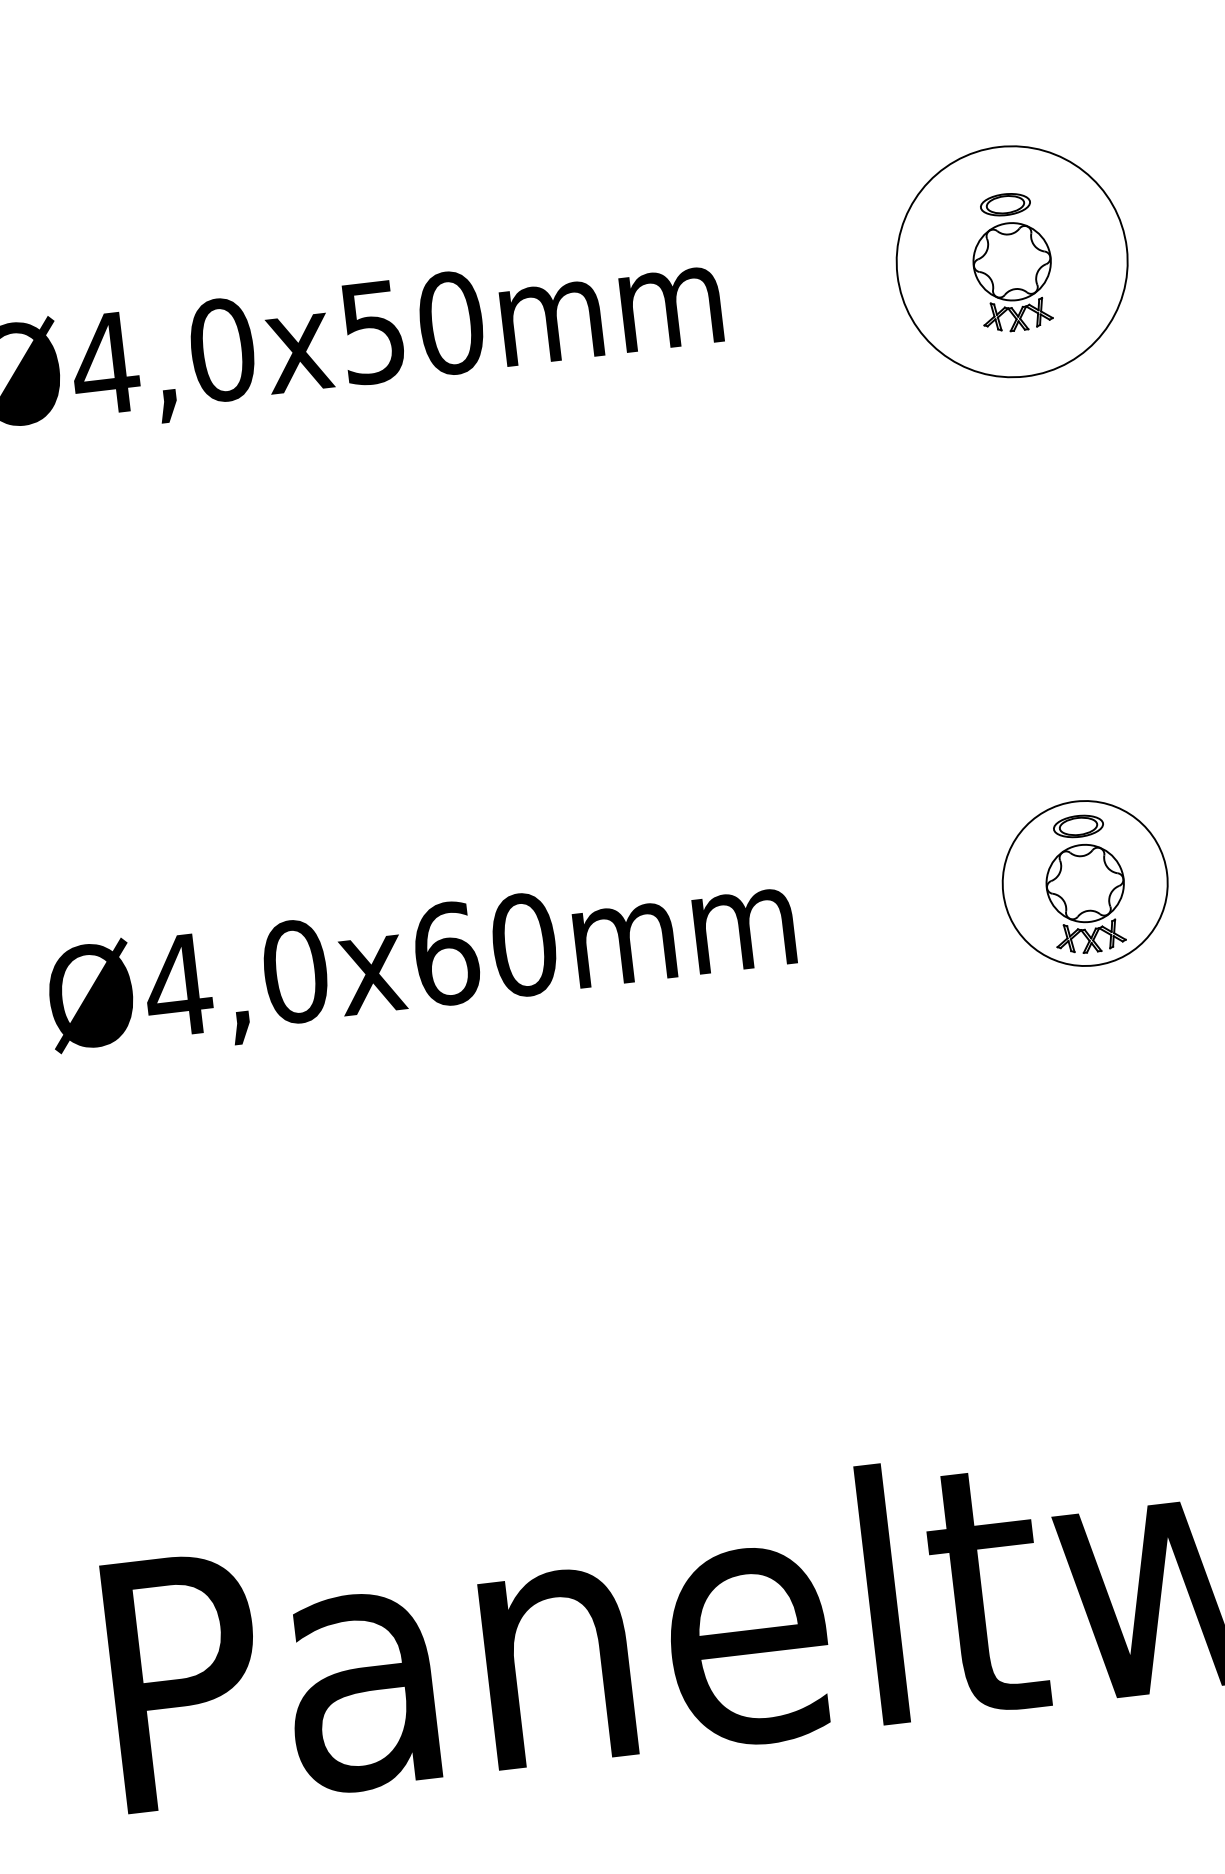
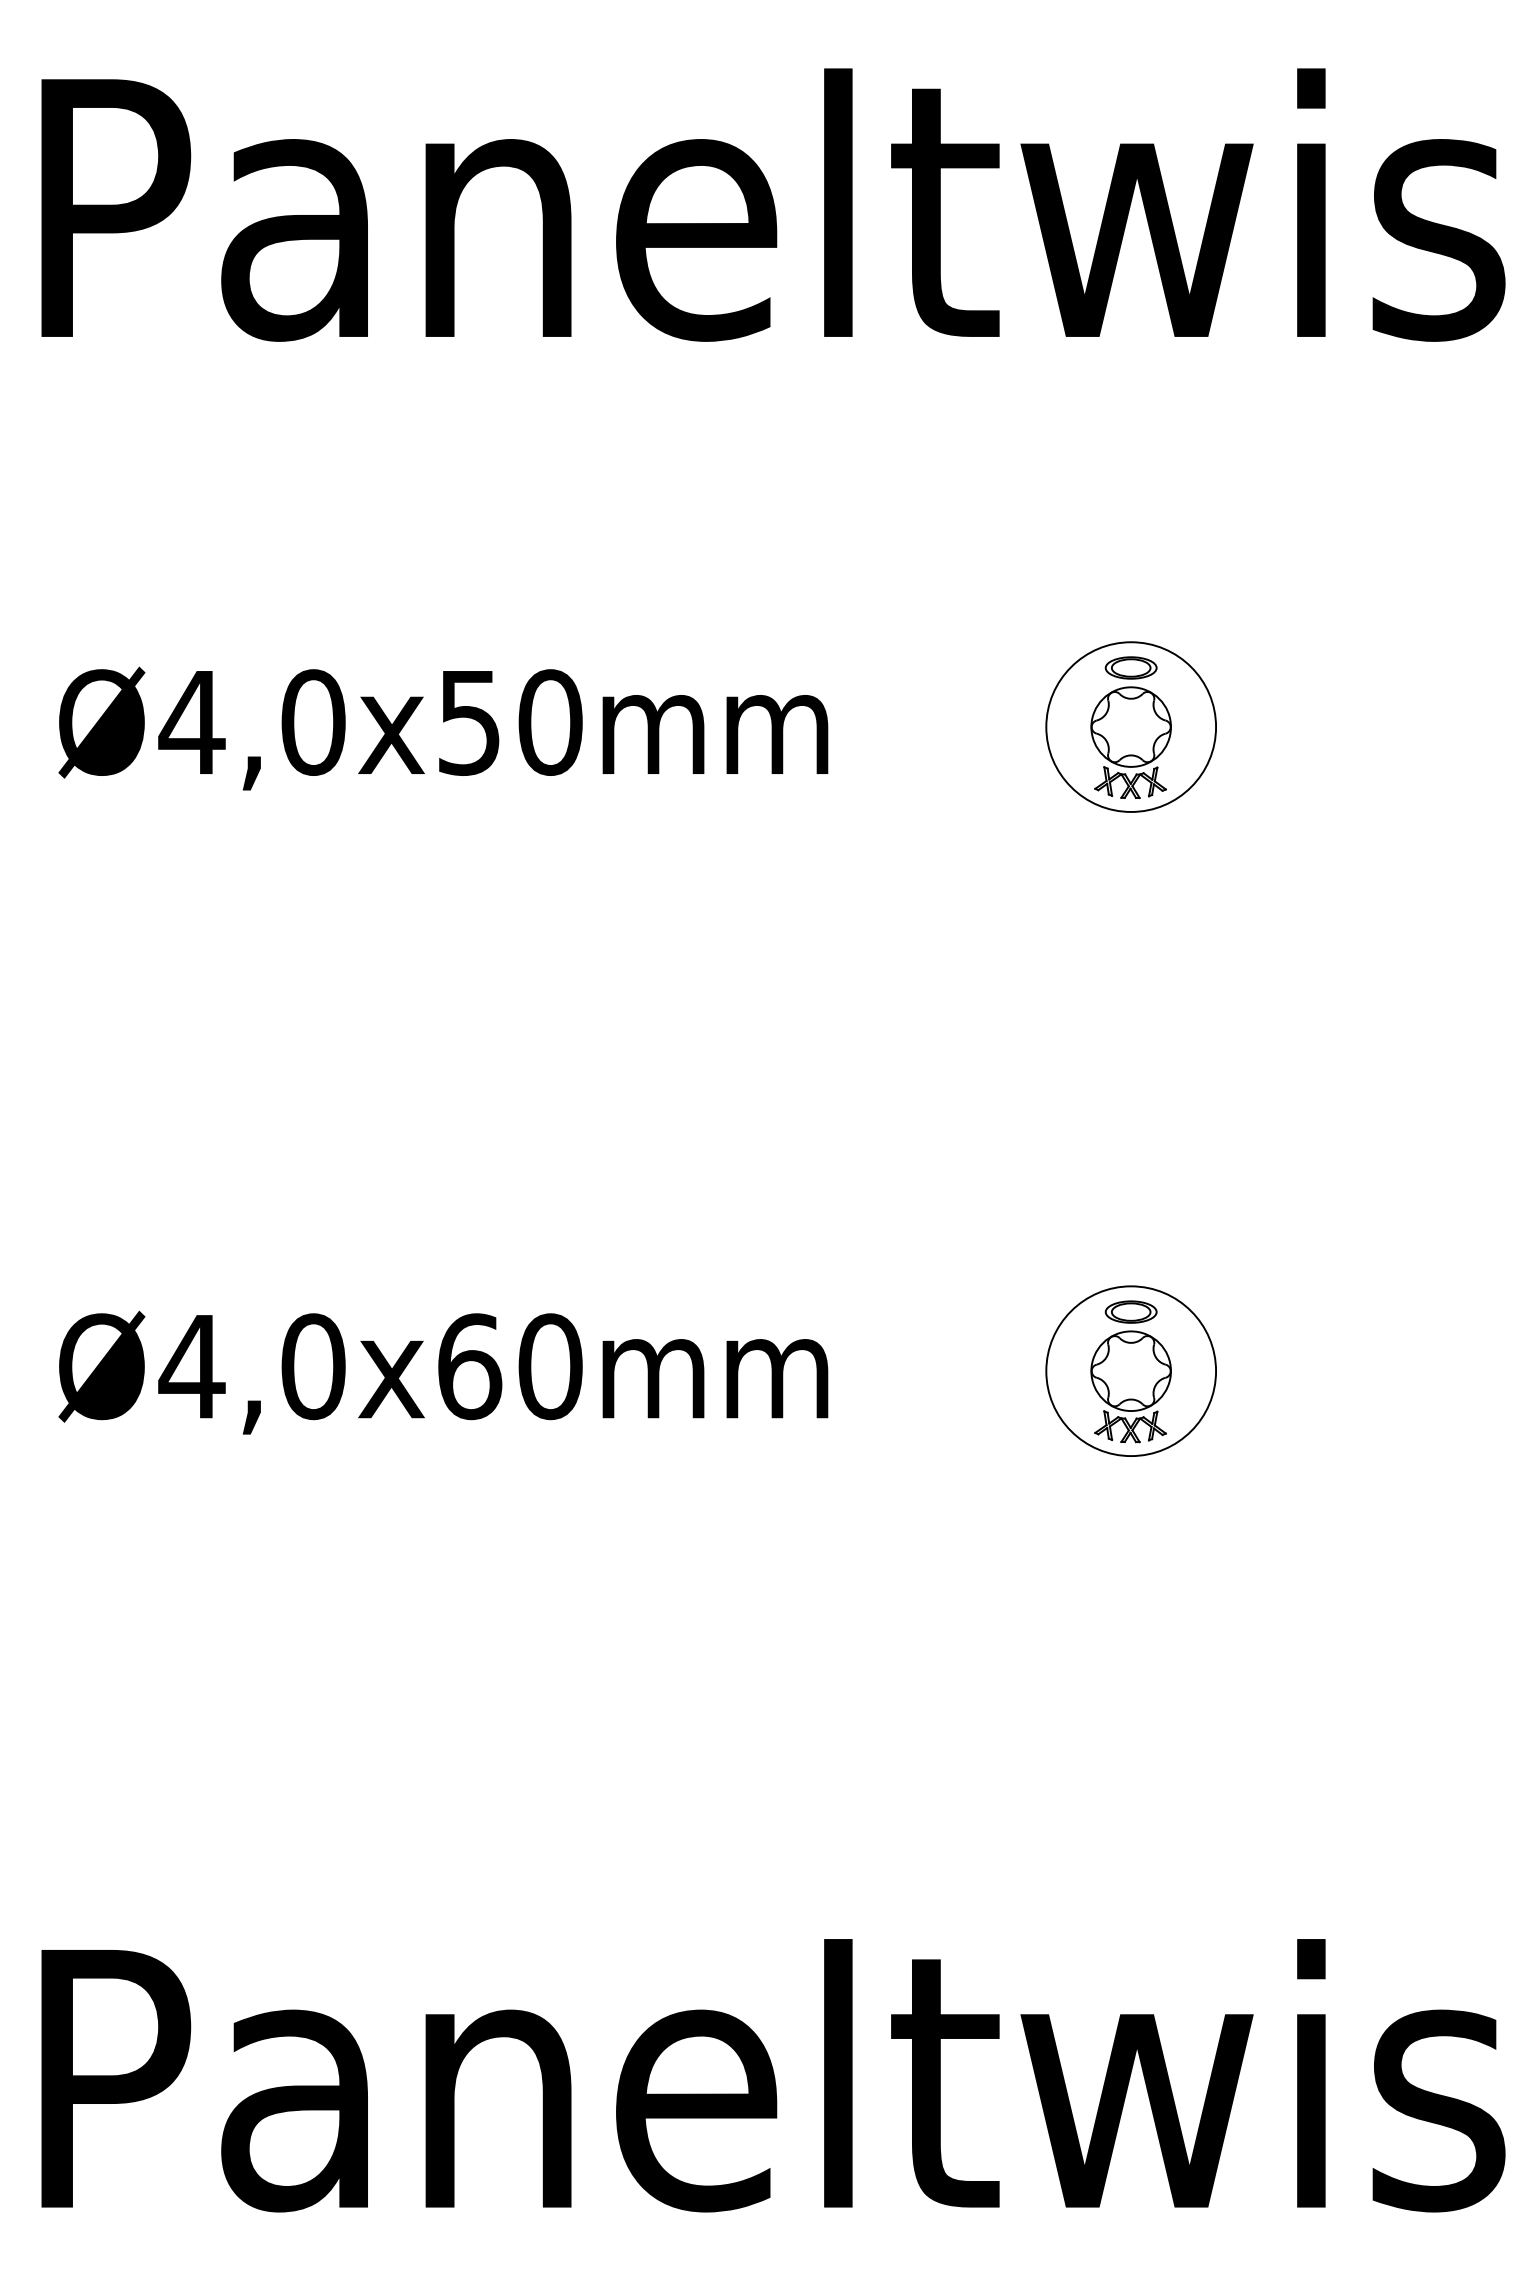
circle: (1012, 261) -> (1131, 726), size x0.71

